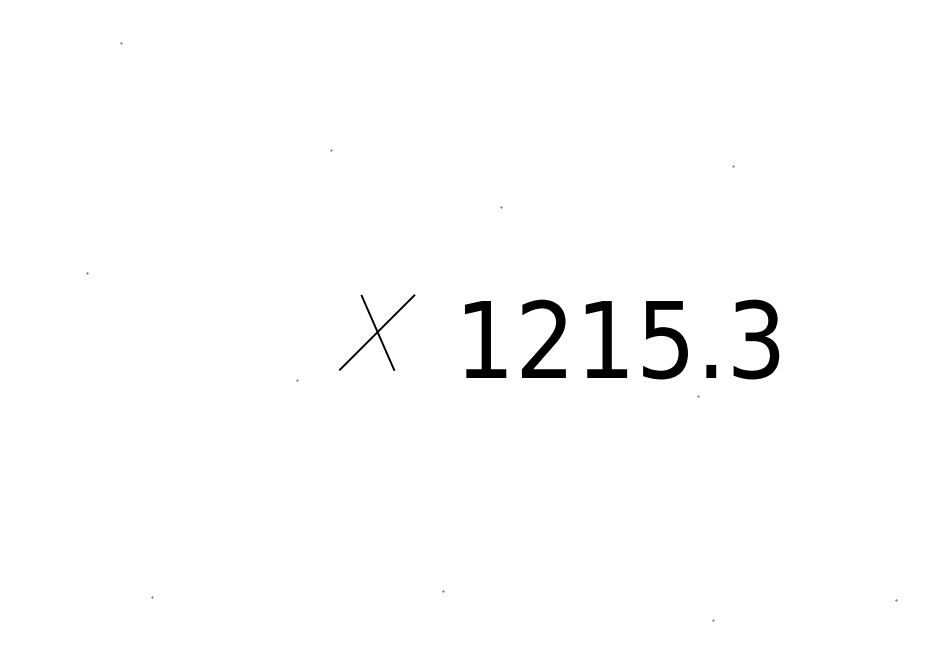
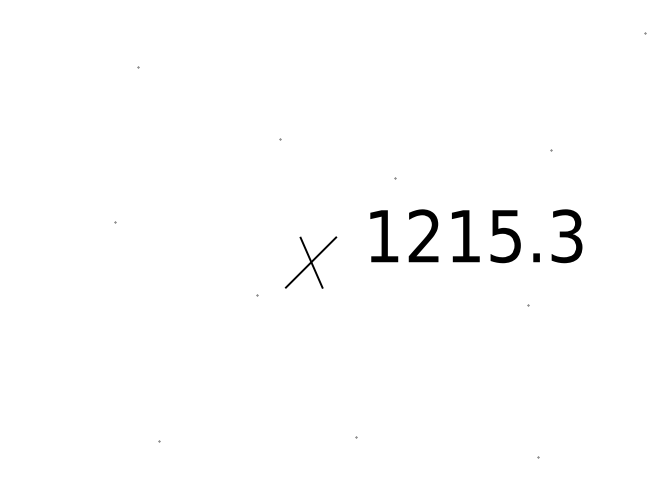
text: (622, 339) -> (476, 236), moved

